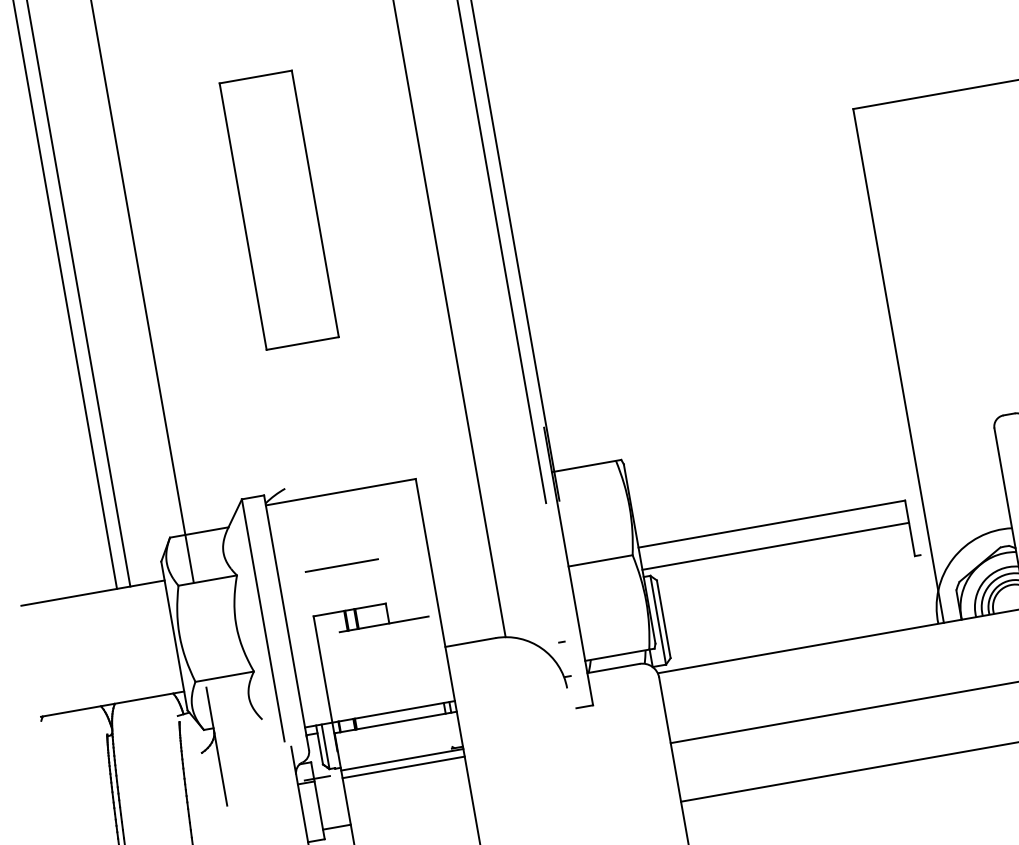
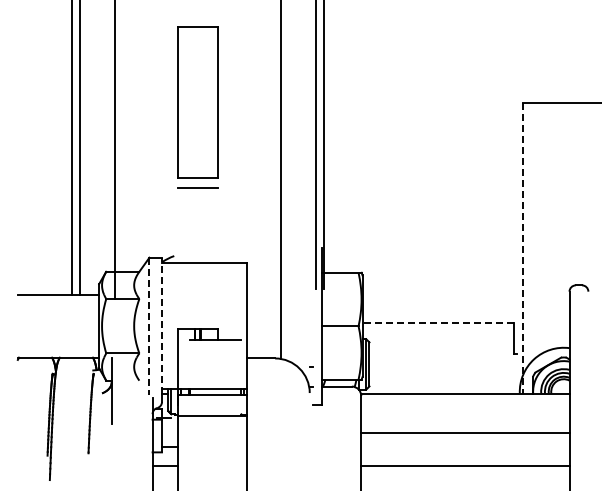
line: (897, 366) -> (522, 248), solid -> dashed
line: (770, 524) -> (437, 322), solid -> dashed
line: (774, 547) -> (437, 335), removed
line: (341, 565) -> (197, 187), moved
line: (286, 614) -> (162, 325), solid -> dashed
line: (263, 620) -> (149, 326), solid -> dashed
line: (402, 767) -> (211, 420), removed

